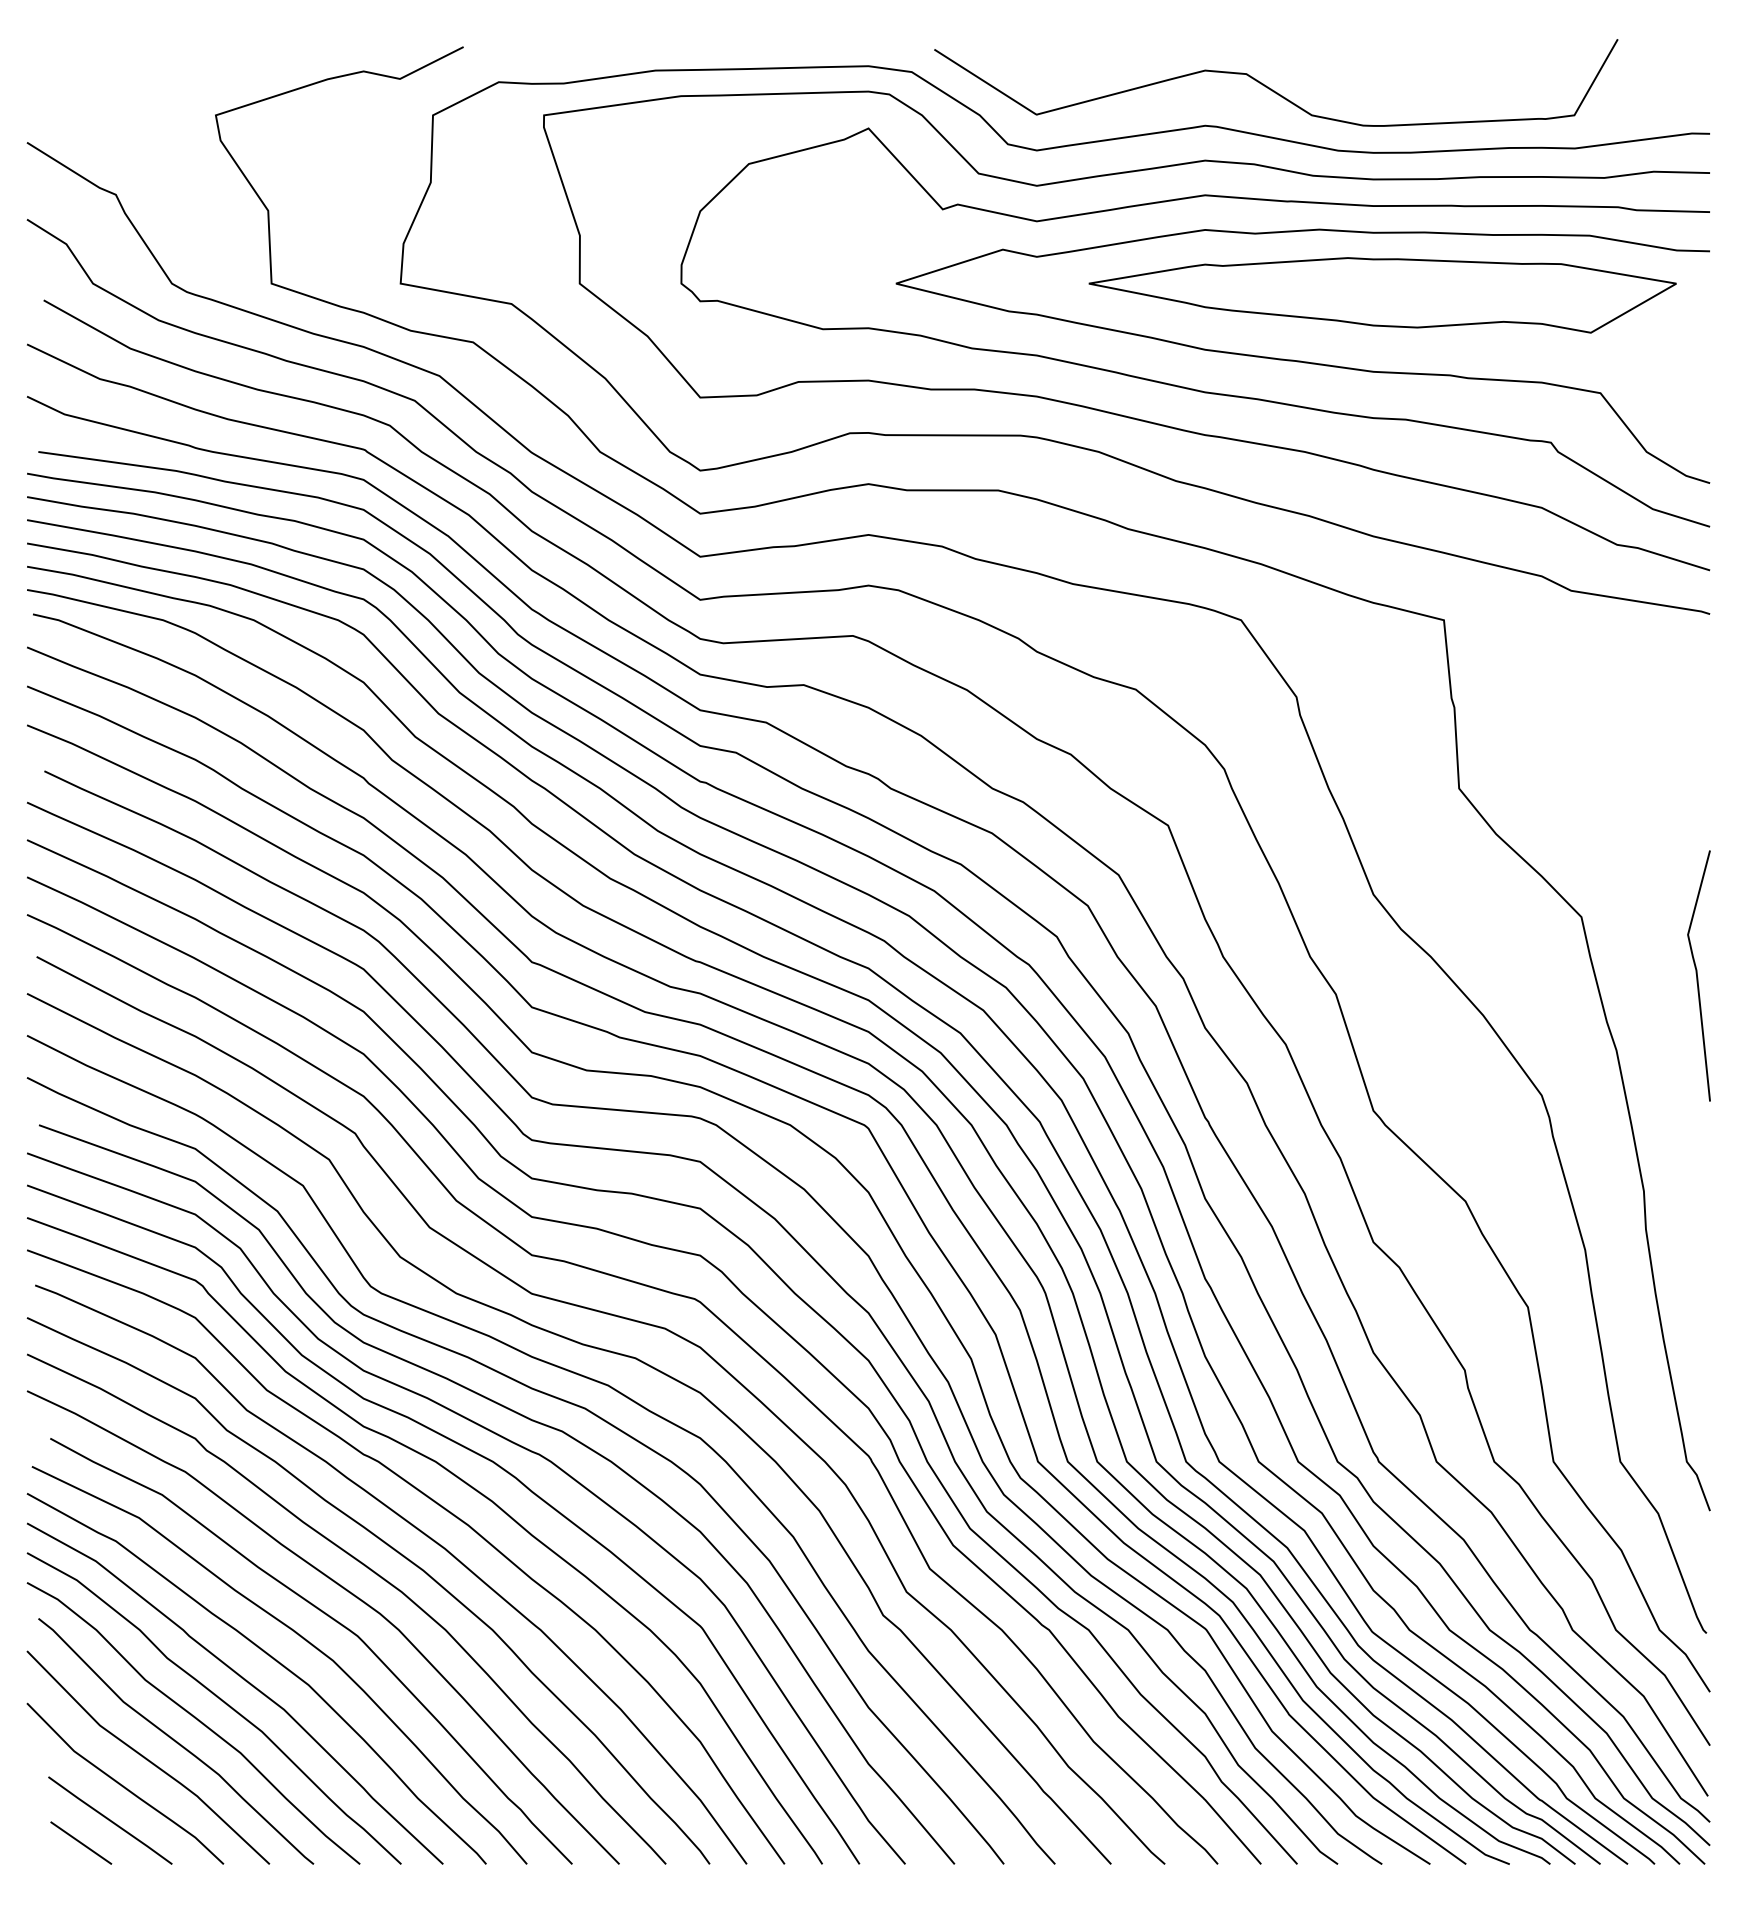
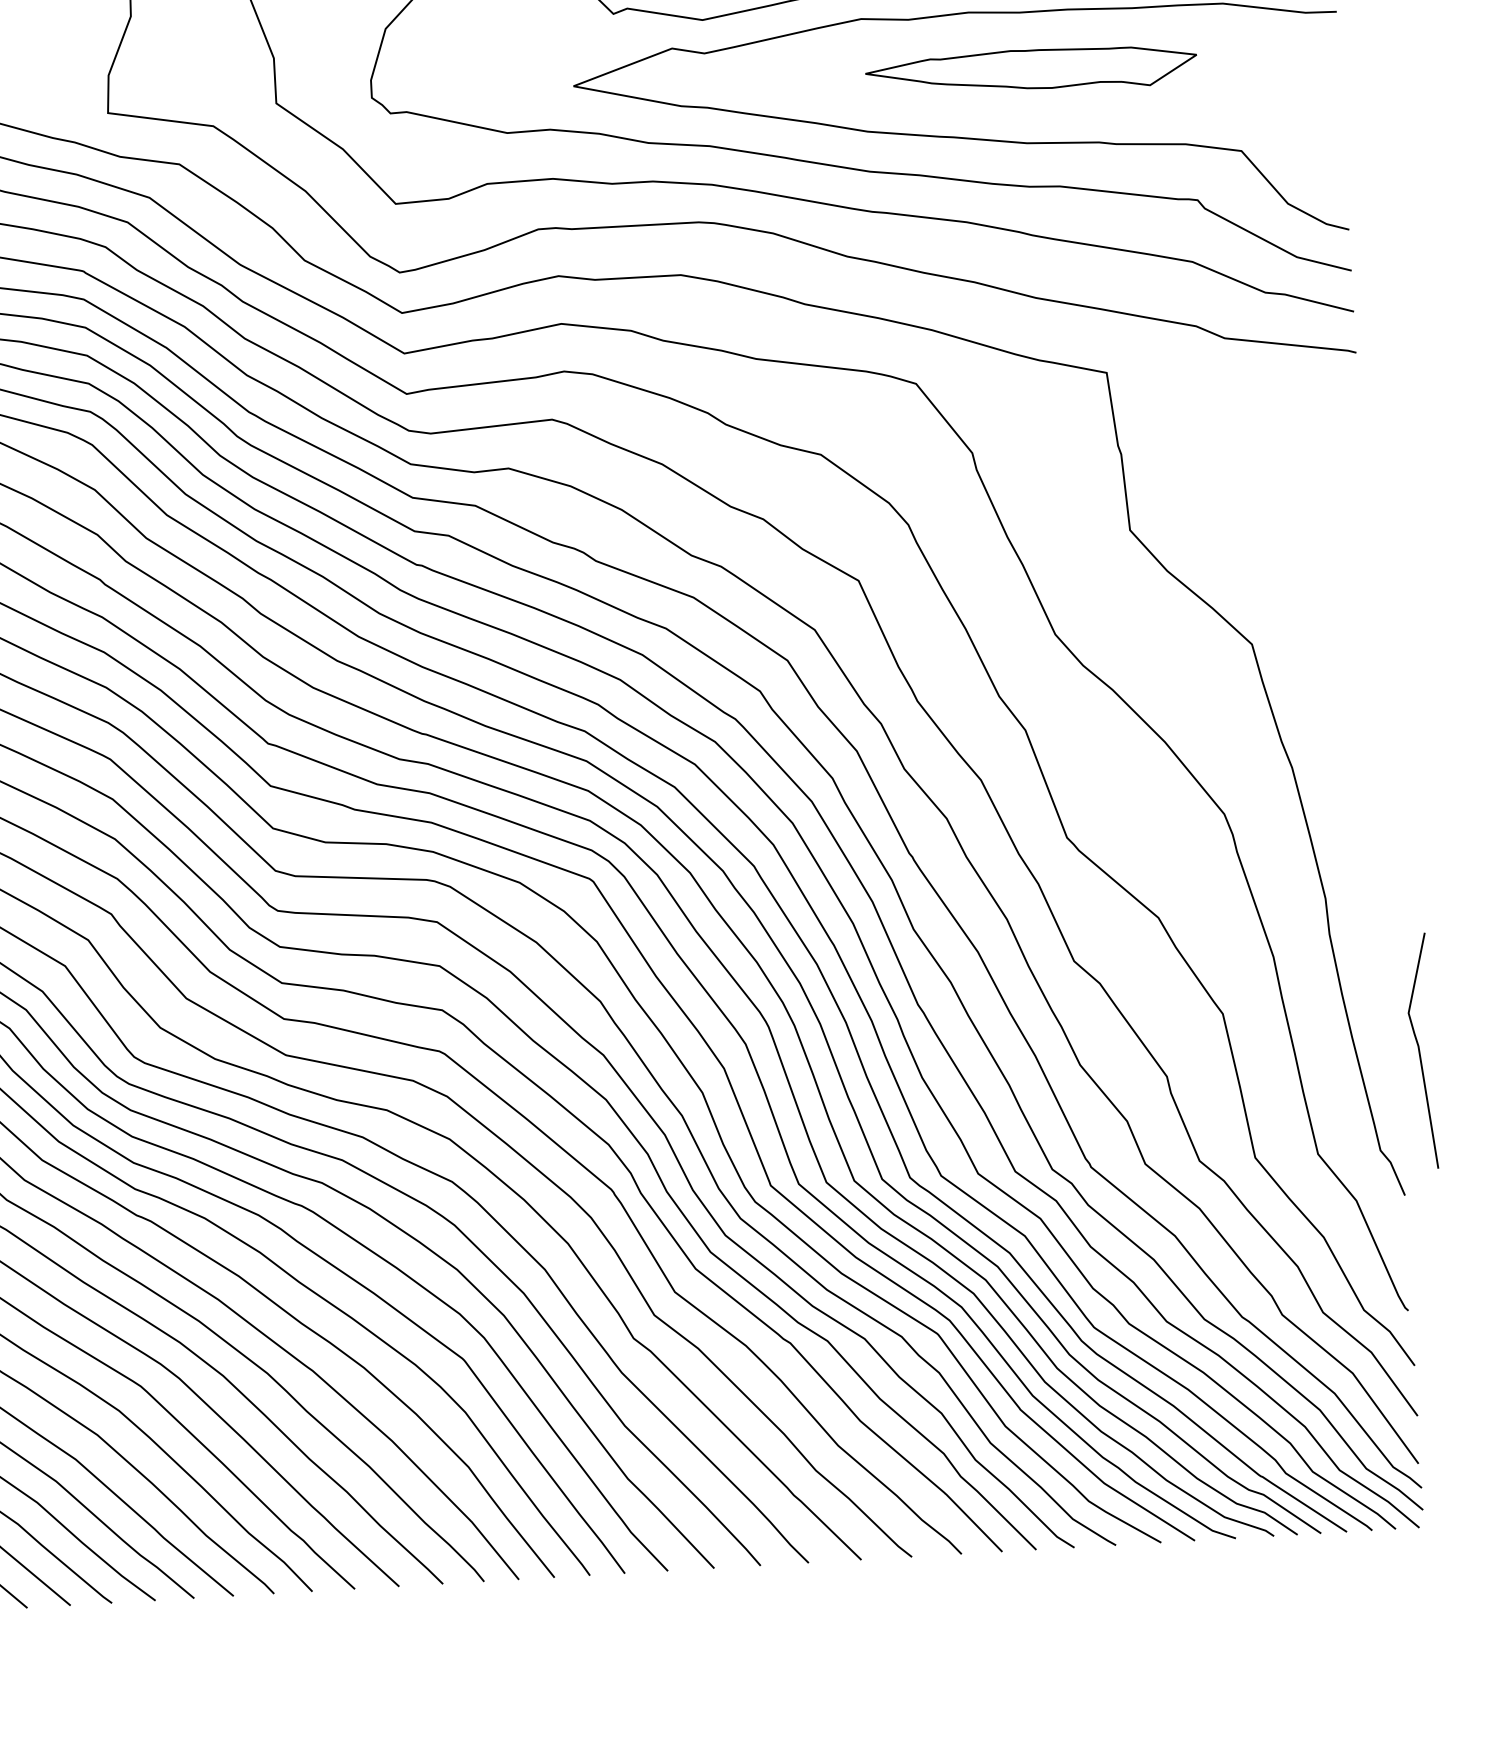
part: (1382, 295) -> (1031, 71), size x0.6
line: (1697, 975) -> (1419, 1050), moved

